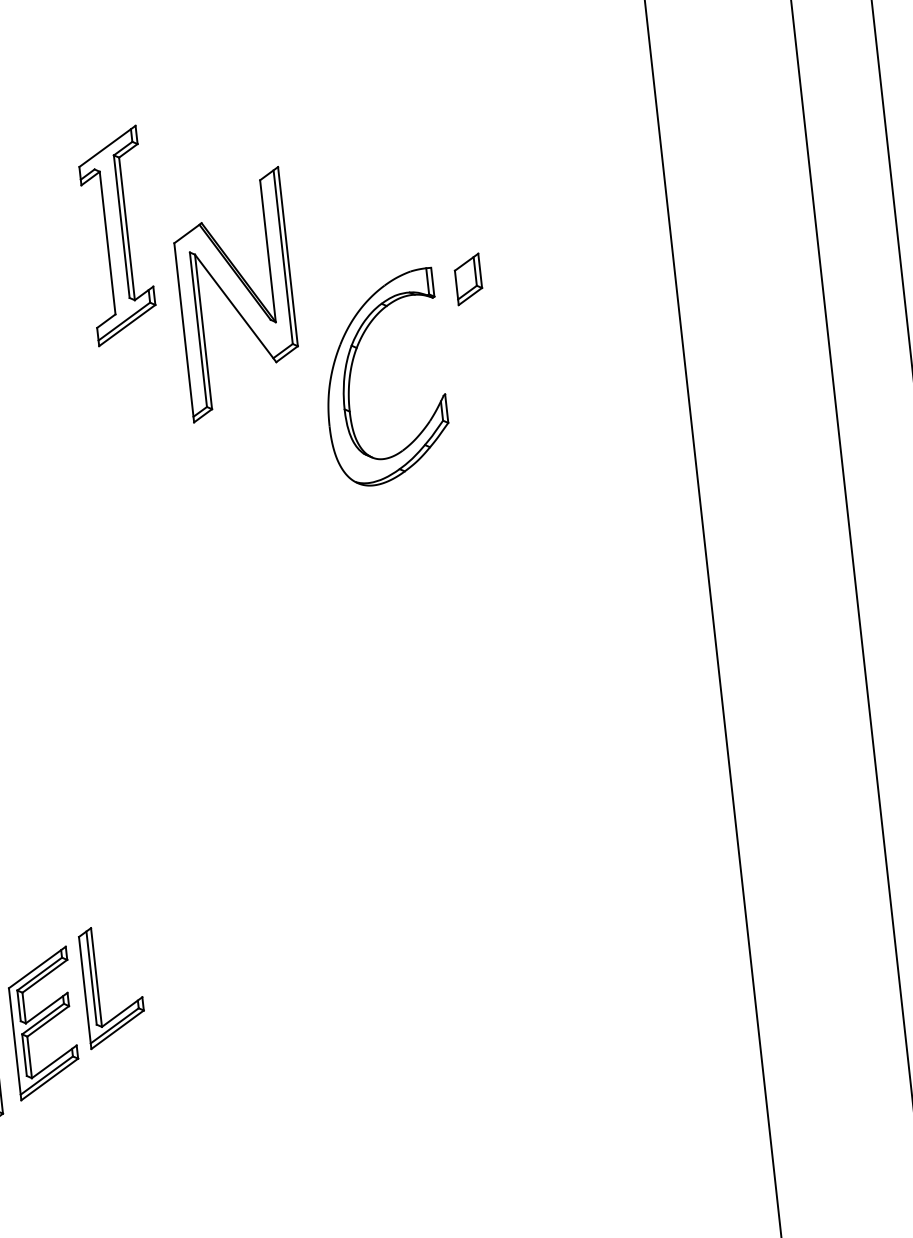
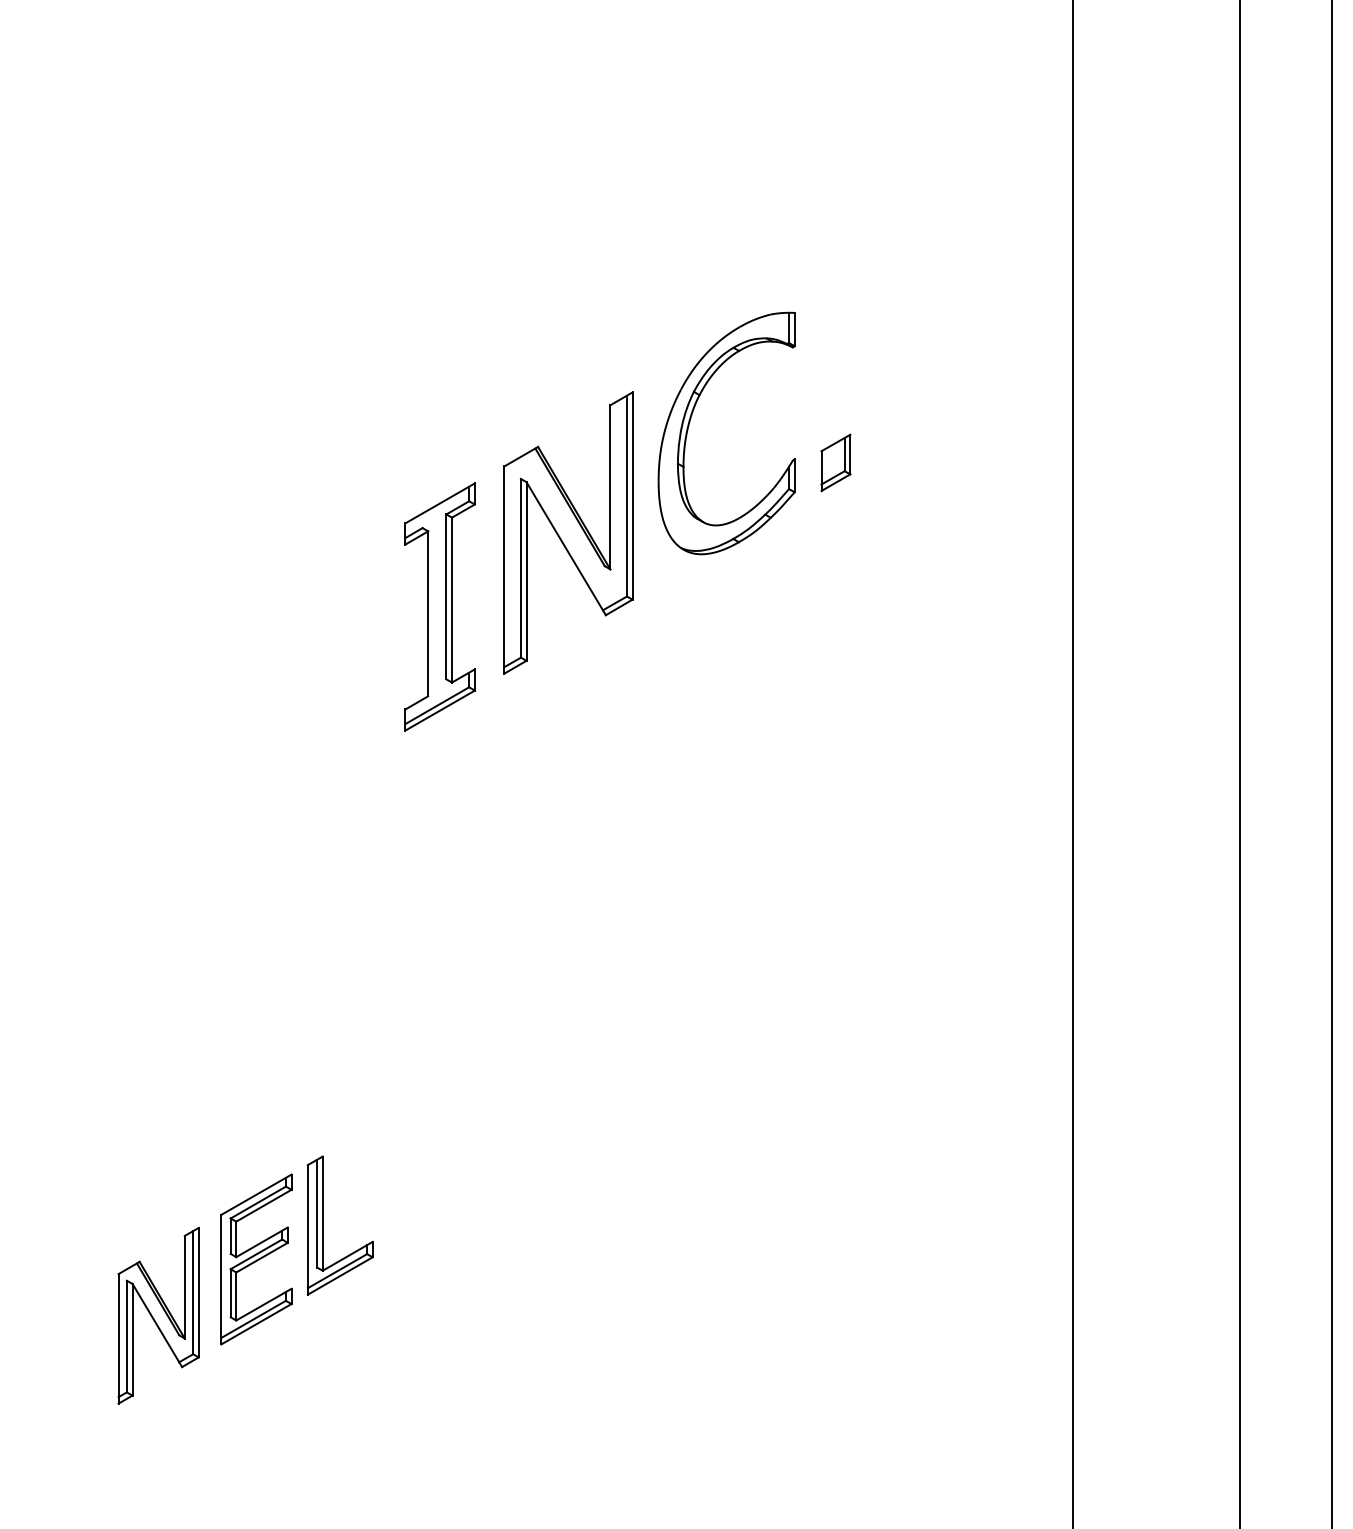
part: (116, 235) -> (439, 606), moved
part: (236, 294) -> (568, 532), moved
part: (351, 372) -> (690, 422), moved

